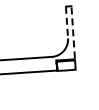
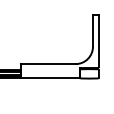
line: (66, 22) -> (92, 30), dashed -> solid
line: (73, 31) -> (98, 40), dashed -> solid

